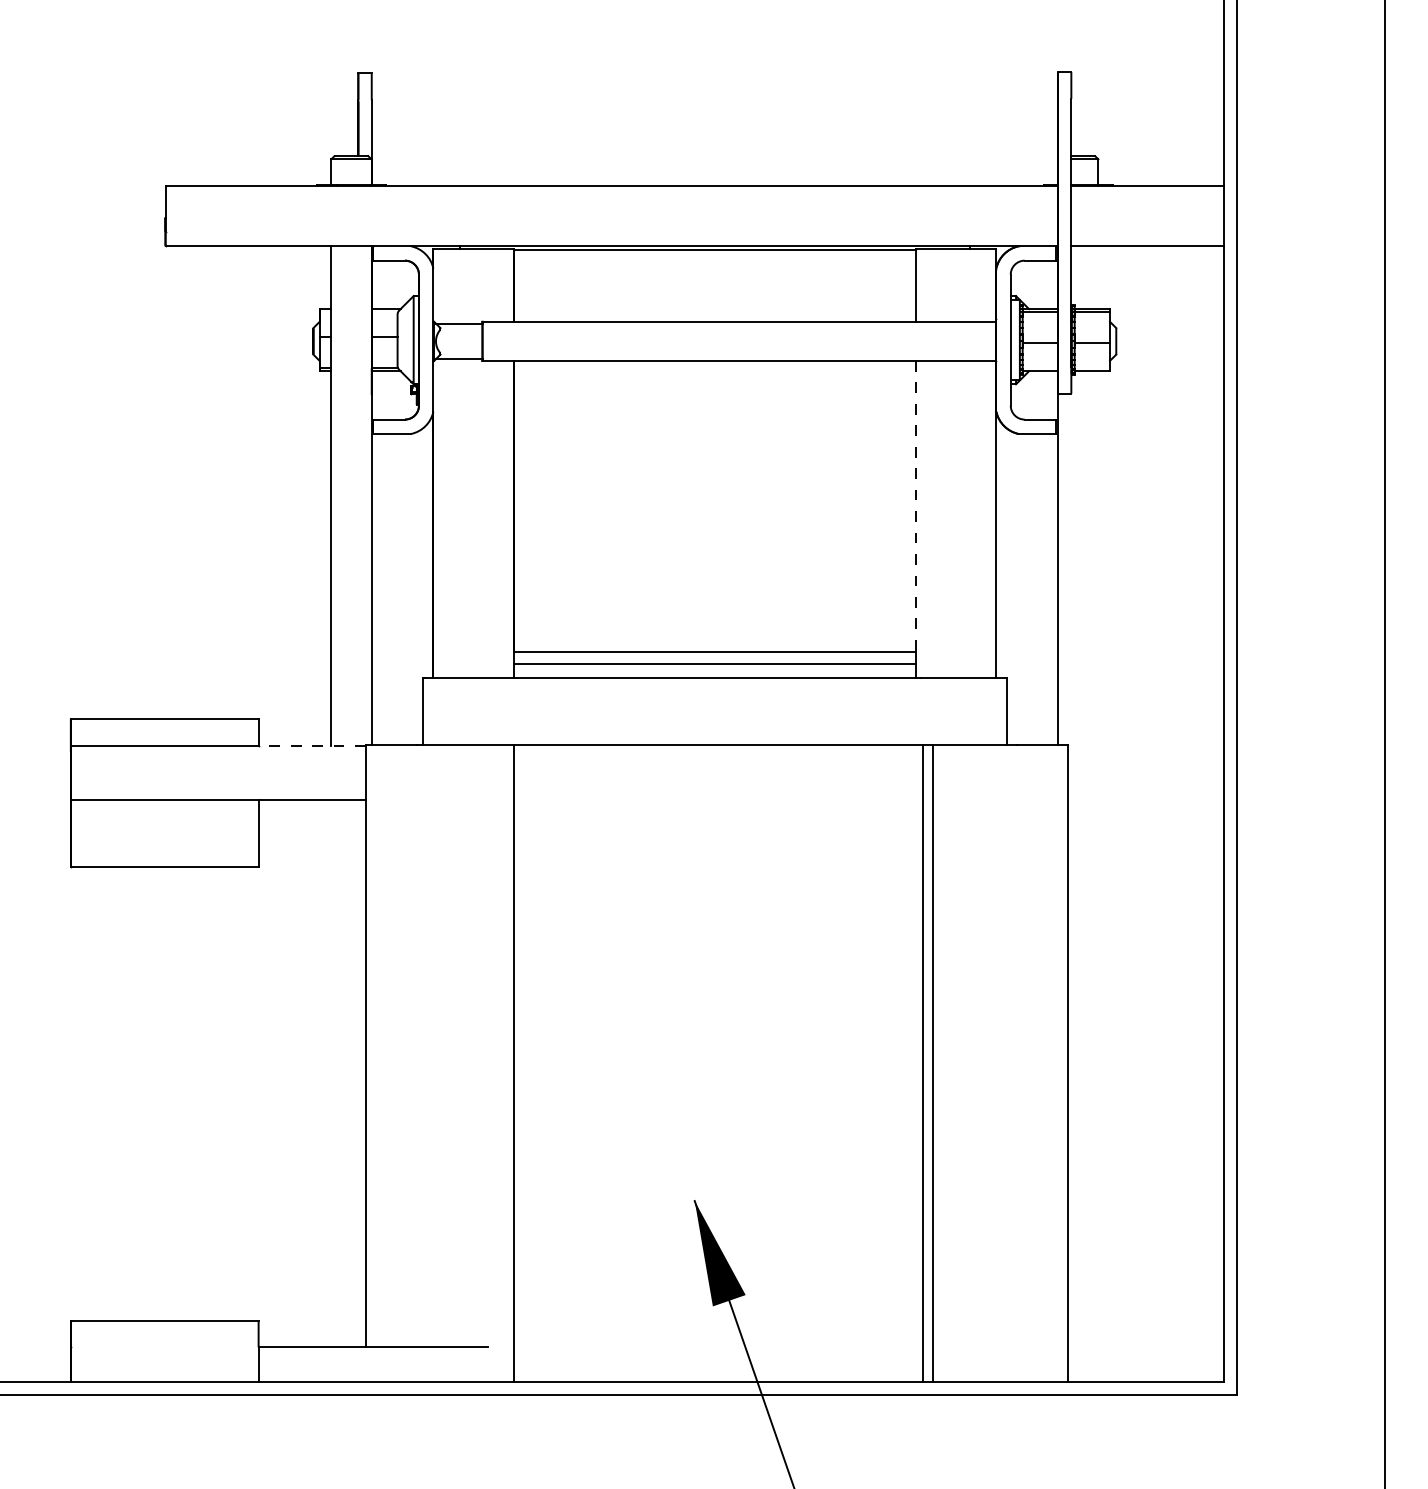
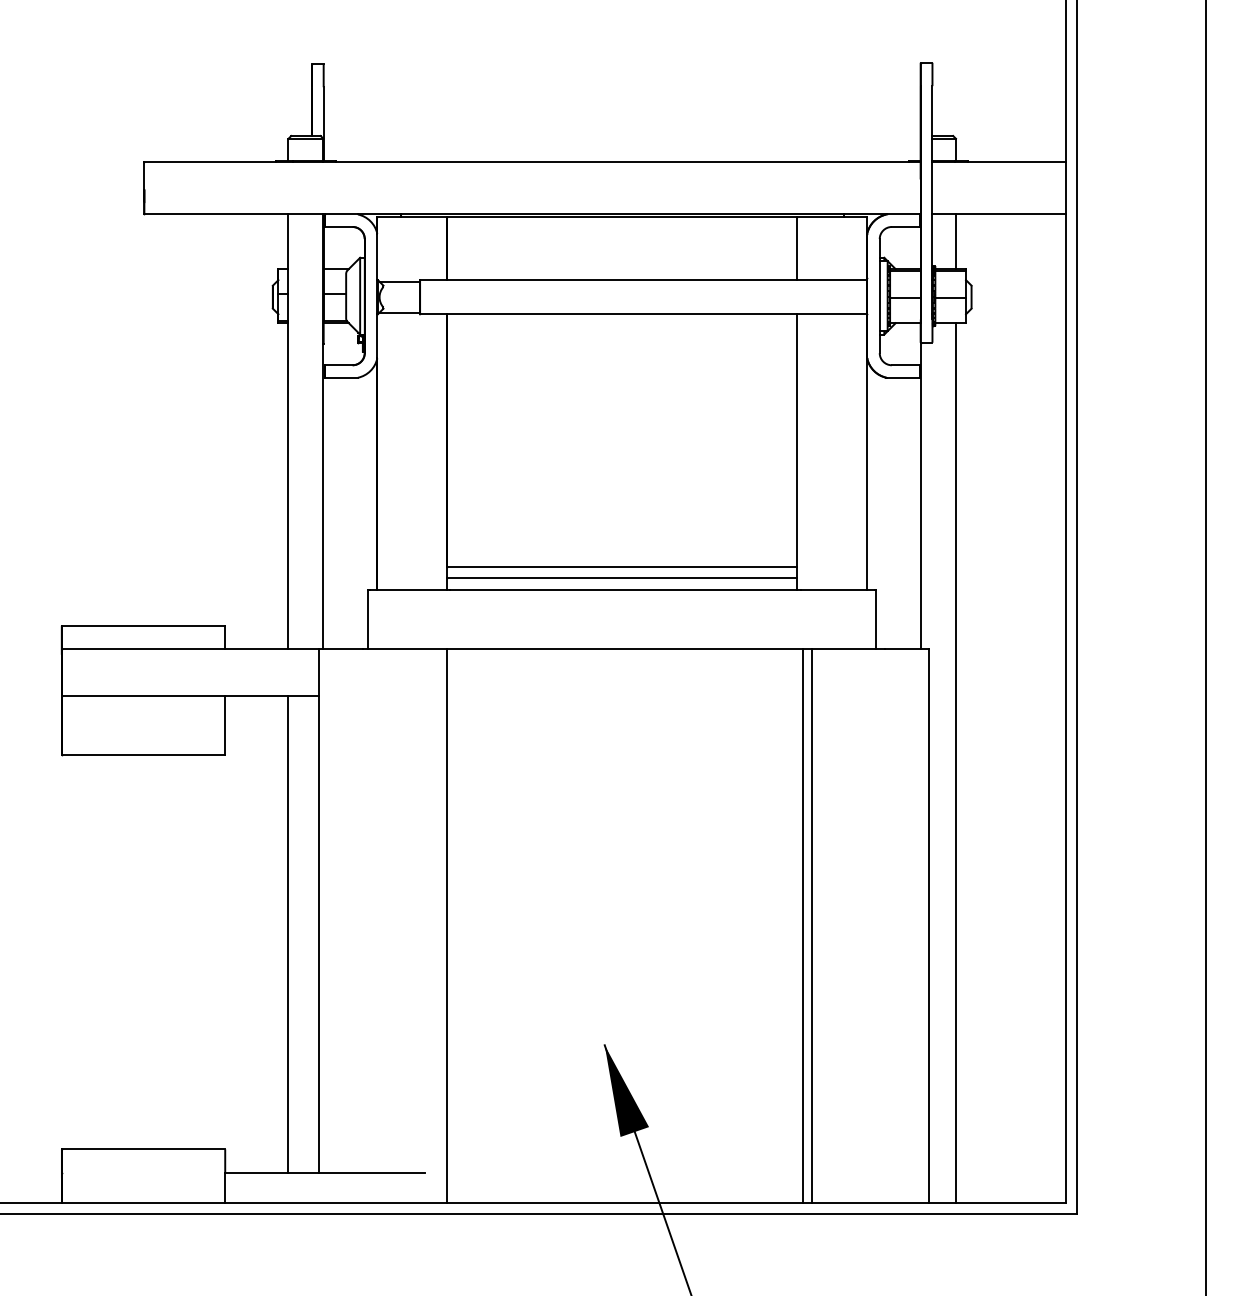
line: (1098, 277) -> (956, 241), added
line: (915, 506) -> (796, 440), dashed -> solid
line: (312, 745) -> (272, 648), dashed -> solid
line: (1098, 876) -> (956, 762), added
line: (331, 1073) -> (288, 934), added

